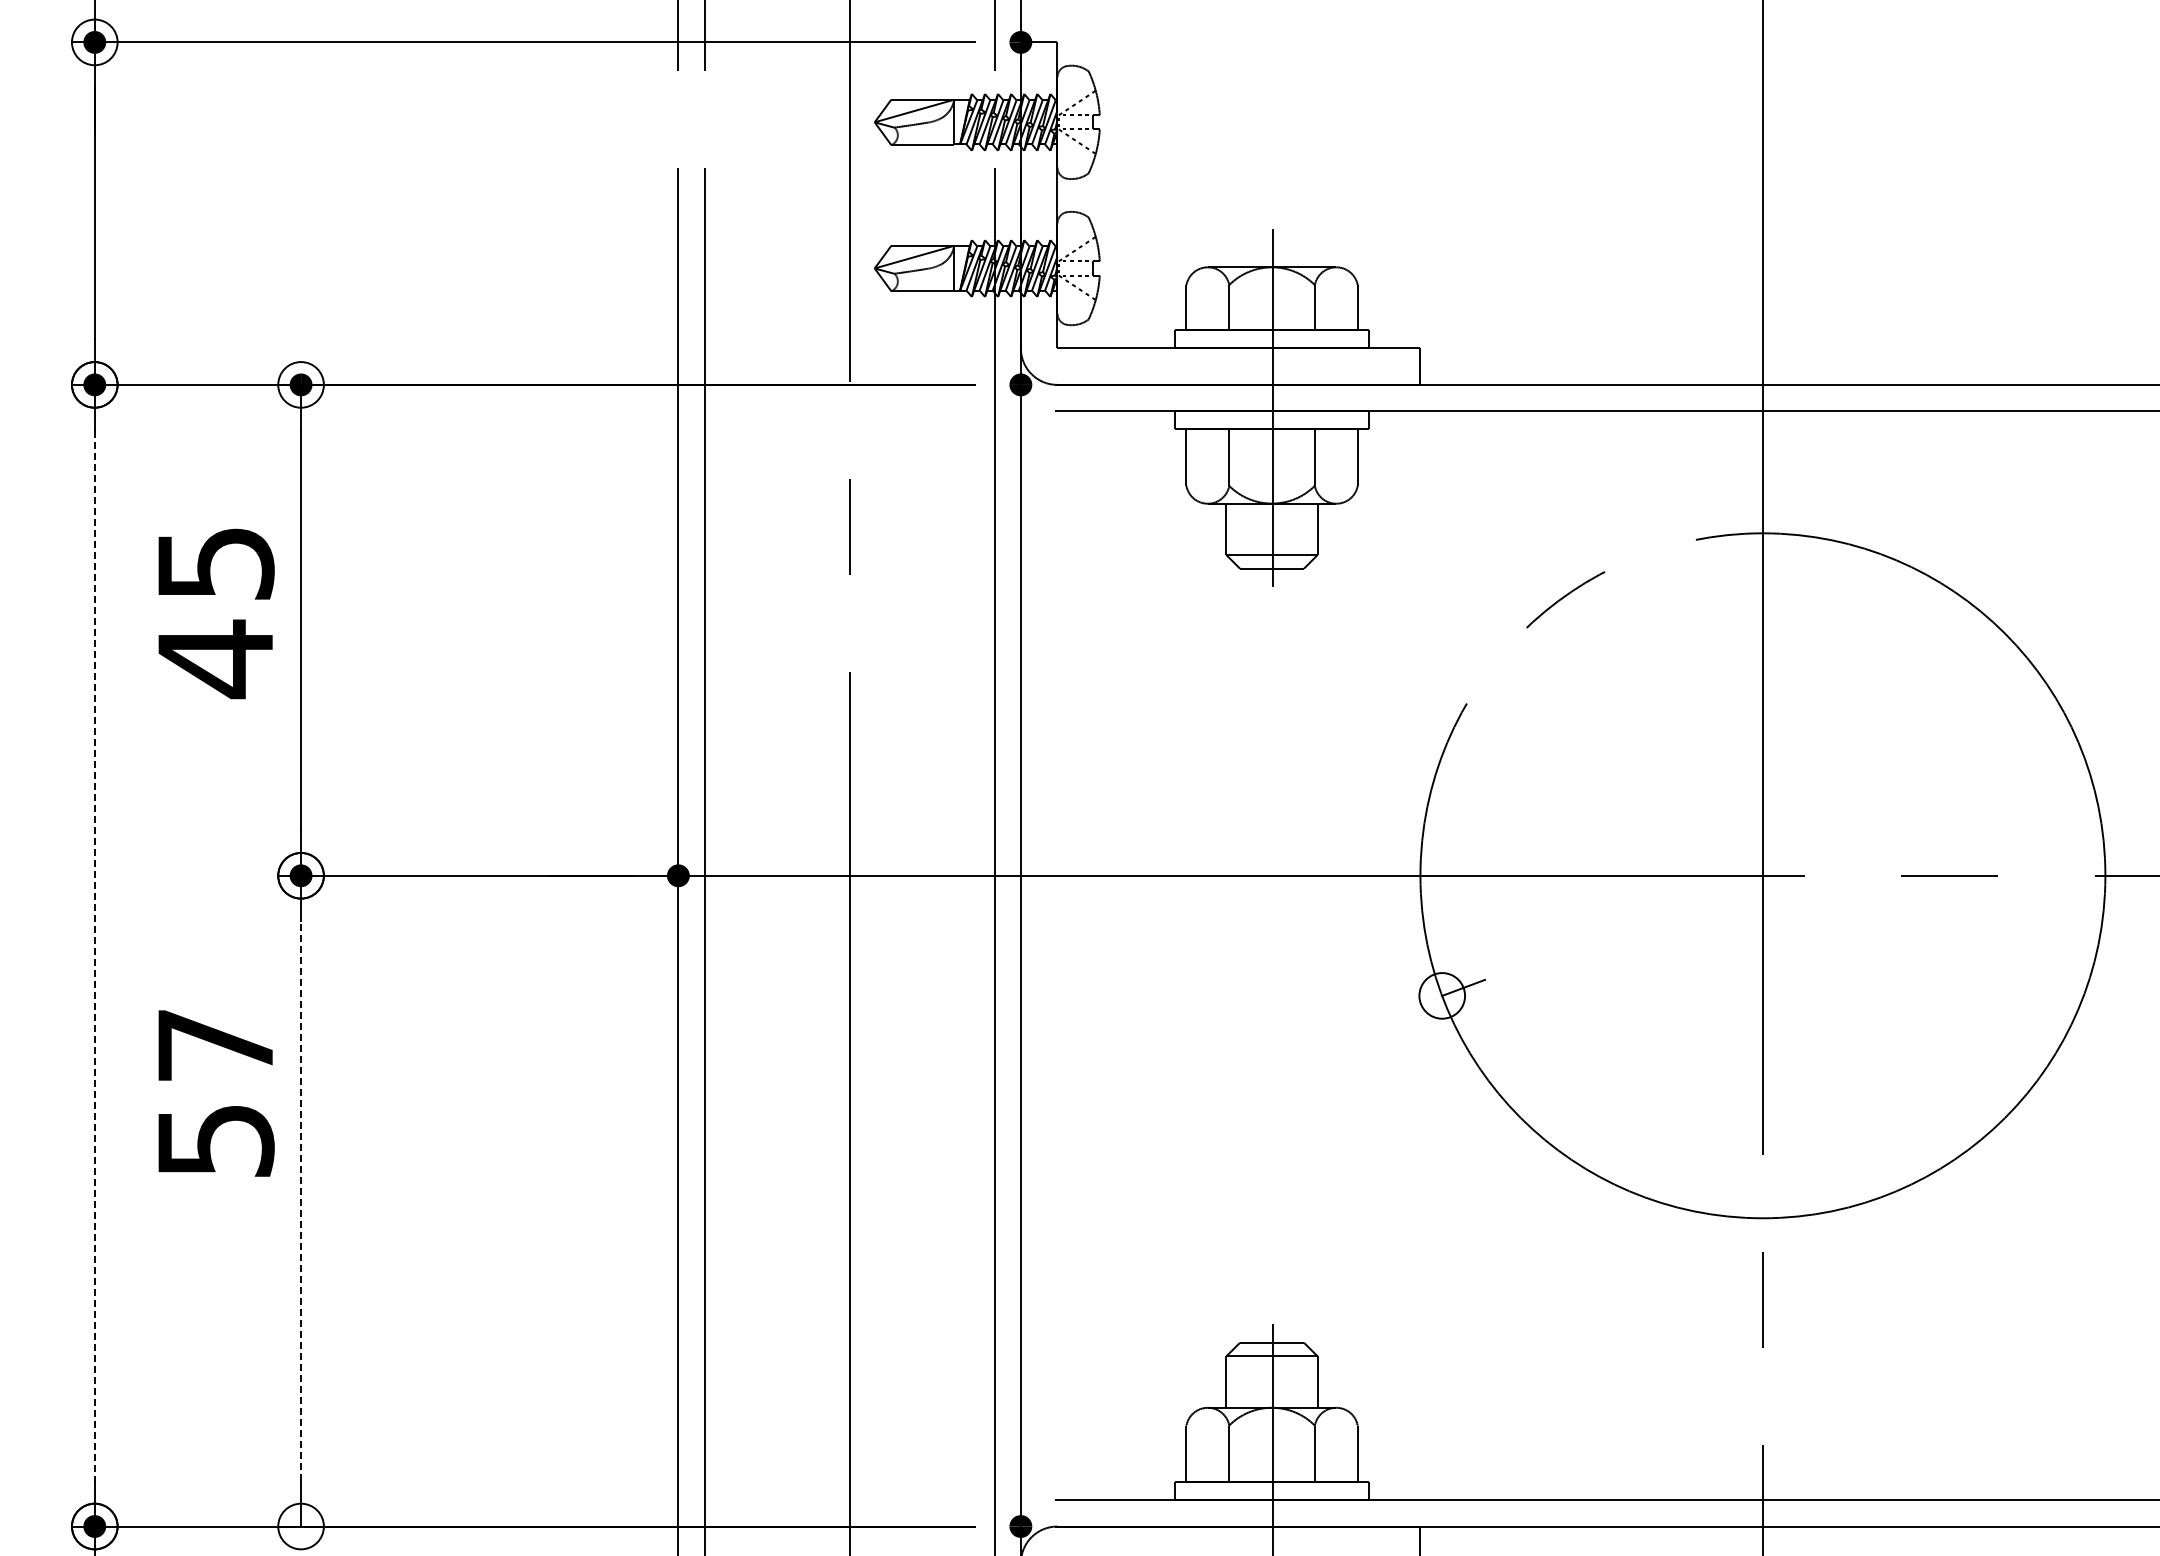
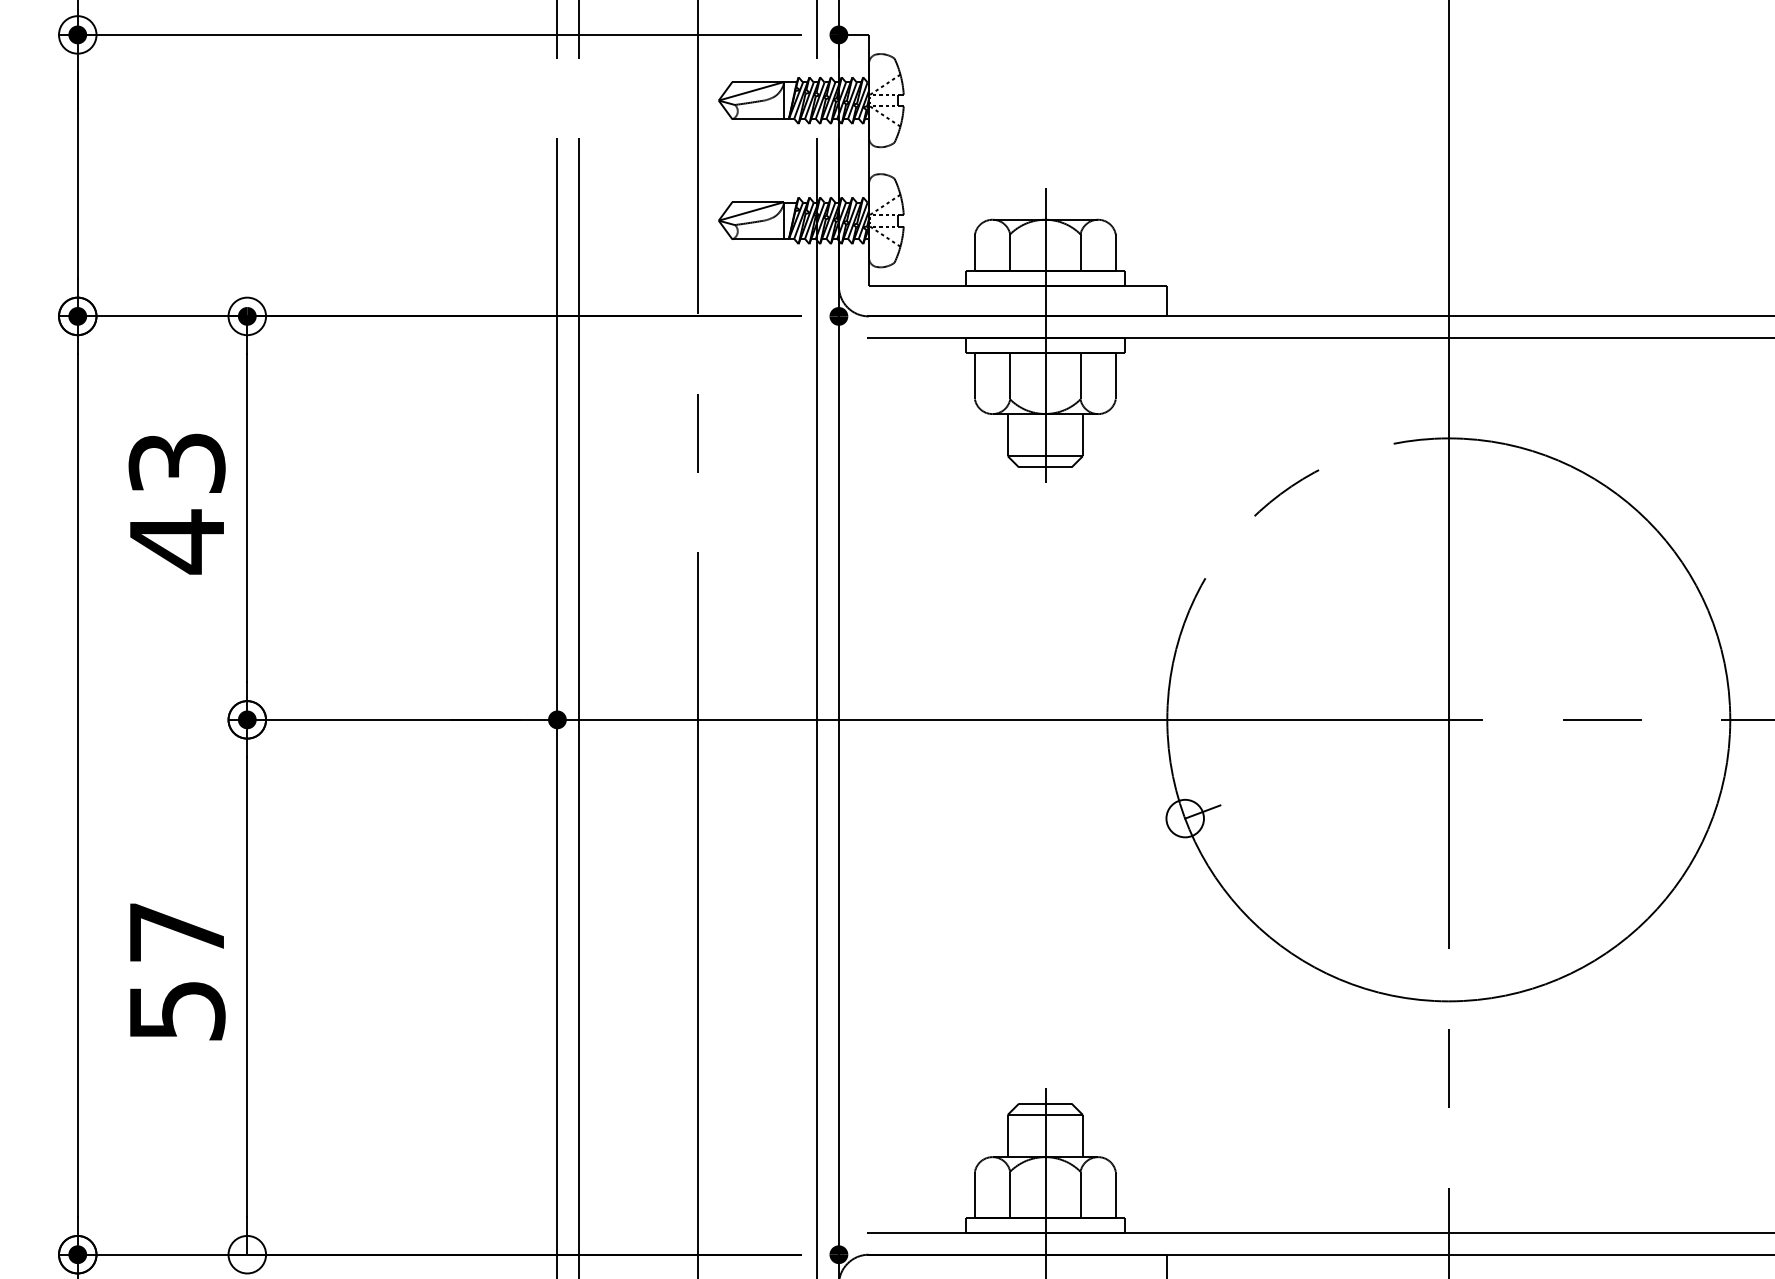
text: (215, 563) -> (176, 463), 45 -> 43
line: (94, 956) -> (77, 786), dashed -> solid
text: (216, 1093) -> (177, 971), moved
line: (301, 1201) -> (247, 987), dashed -> solid

